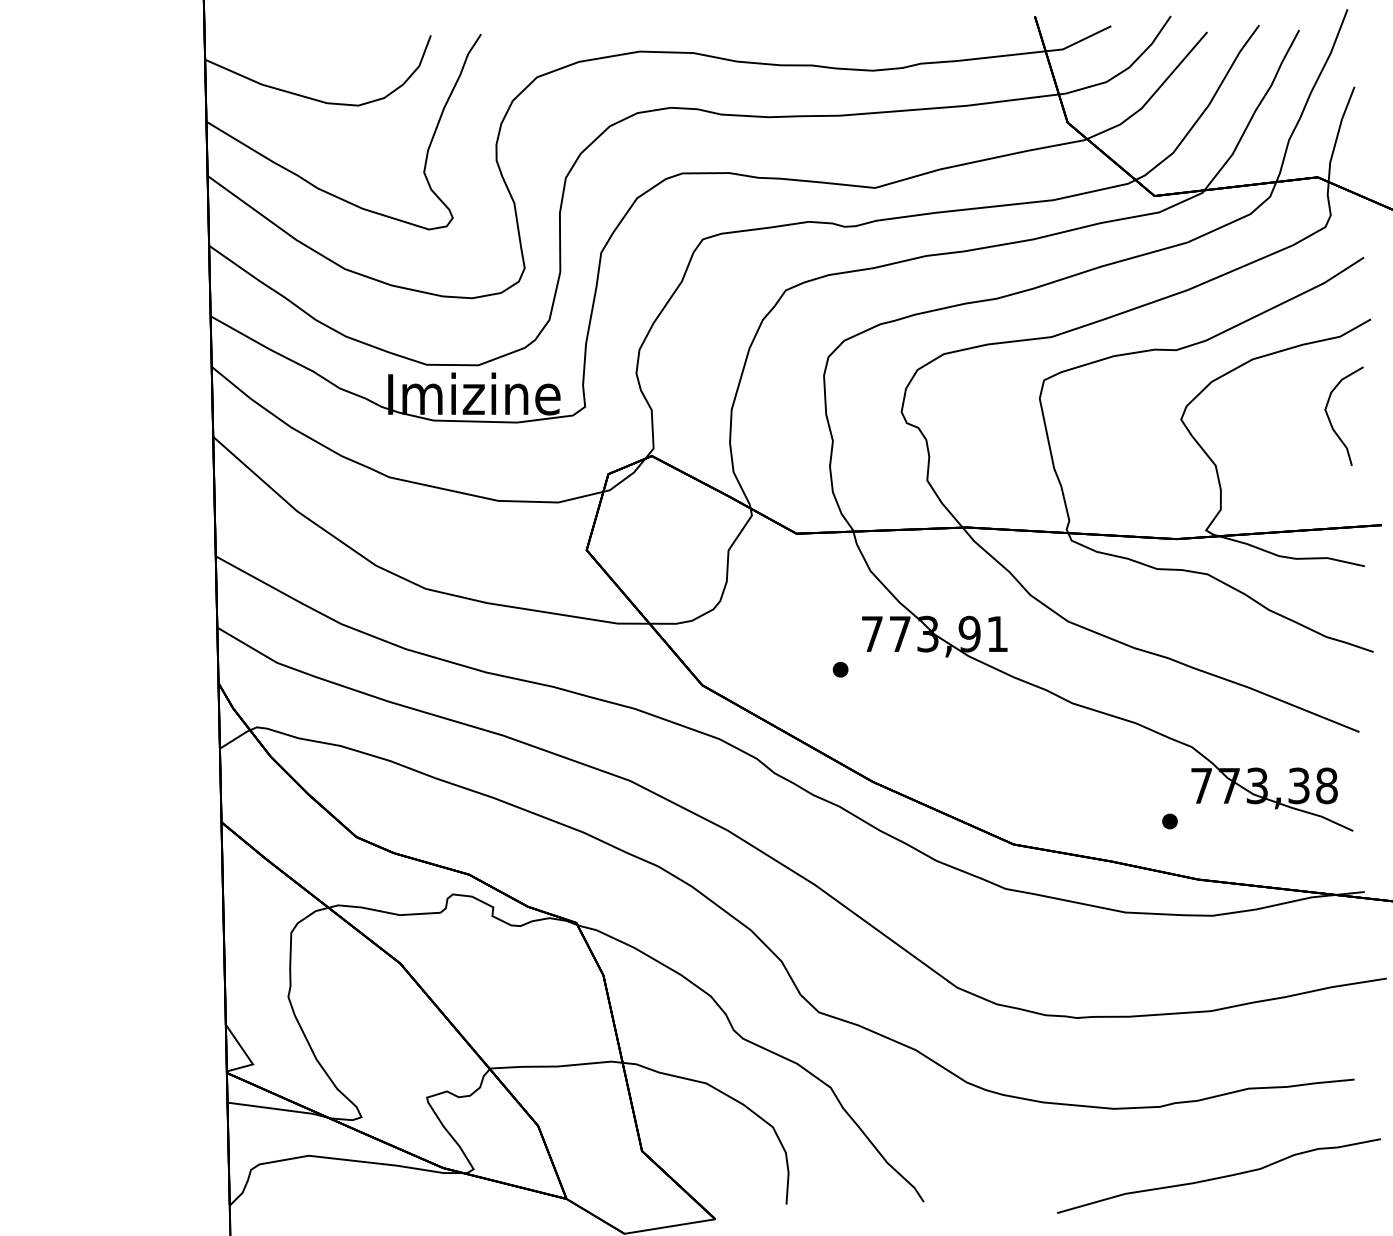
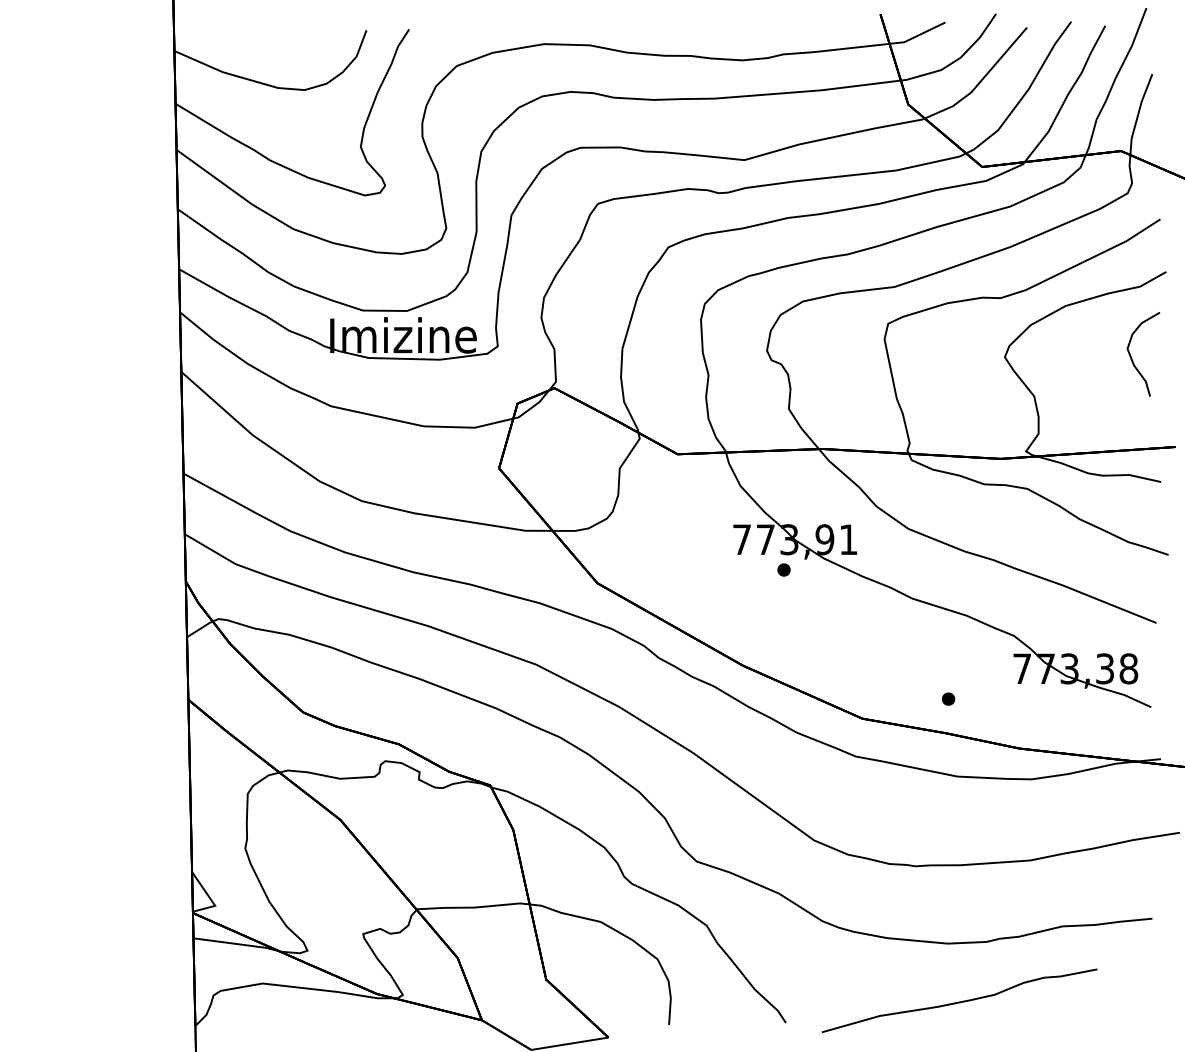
part: (840, 669) -> (783, 569), moved
part: (1169, 821) -> (948, 699), moved
curve: (1218, 1177) -> (959, 1002), moved

